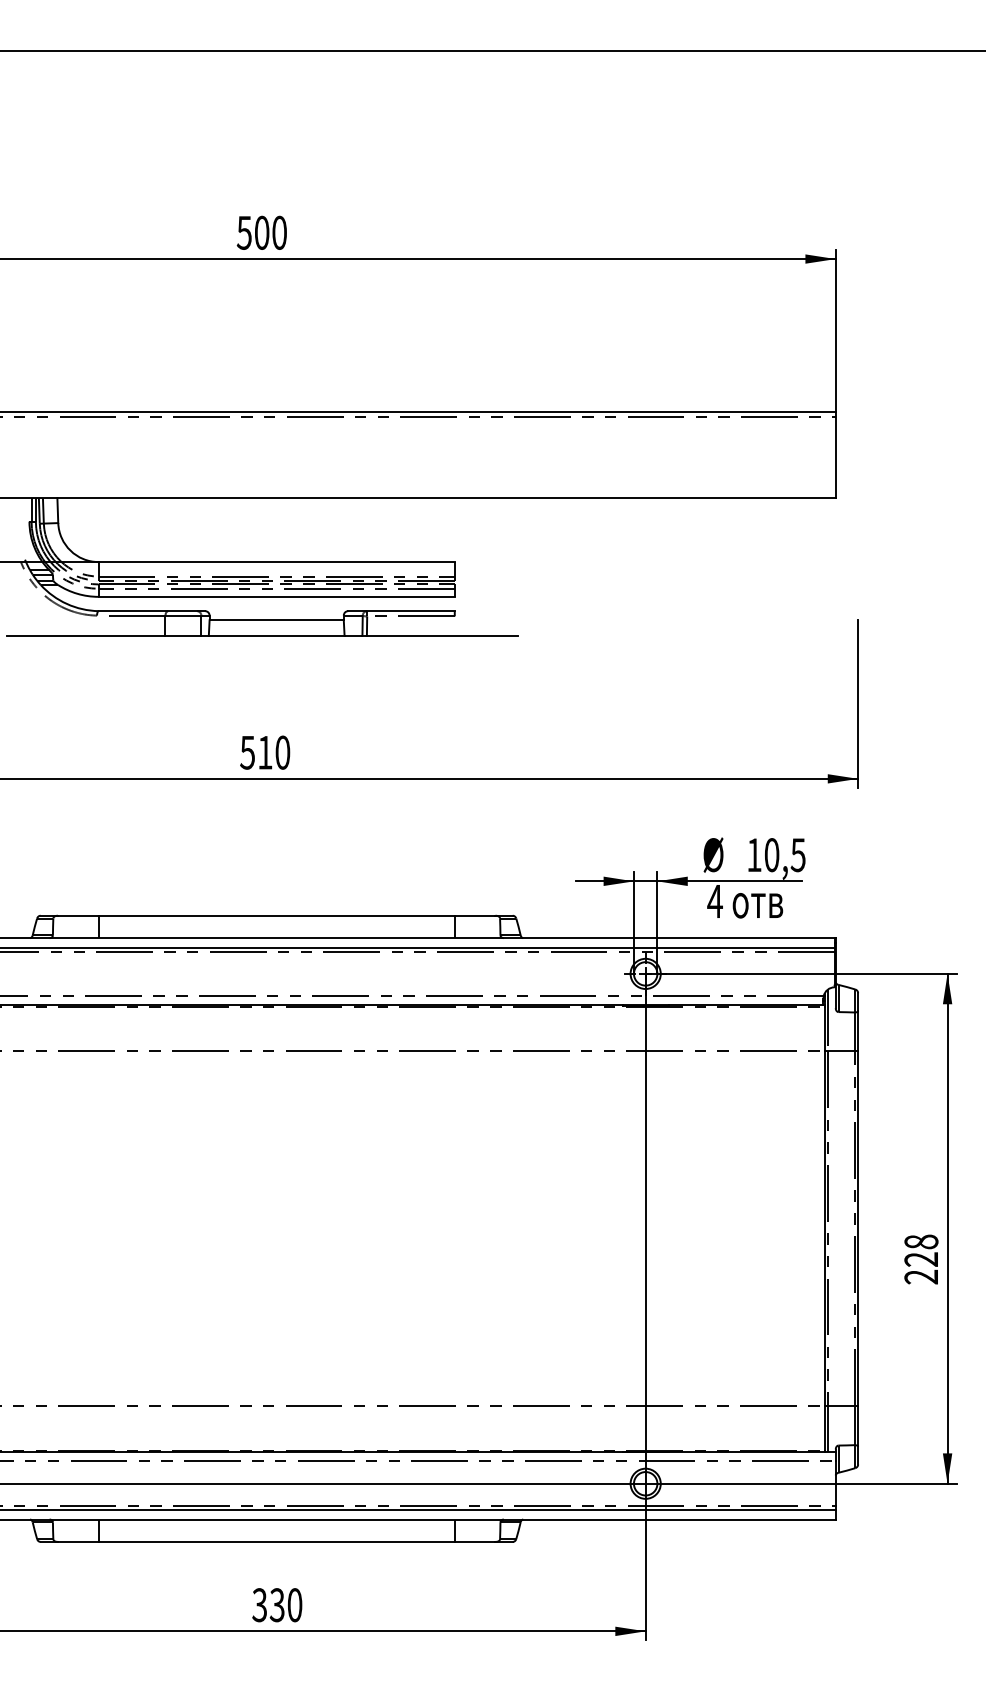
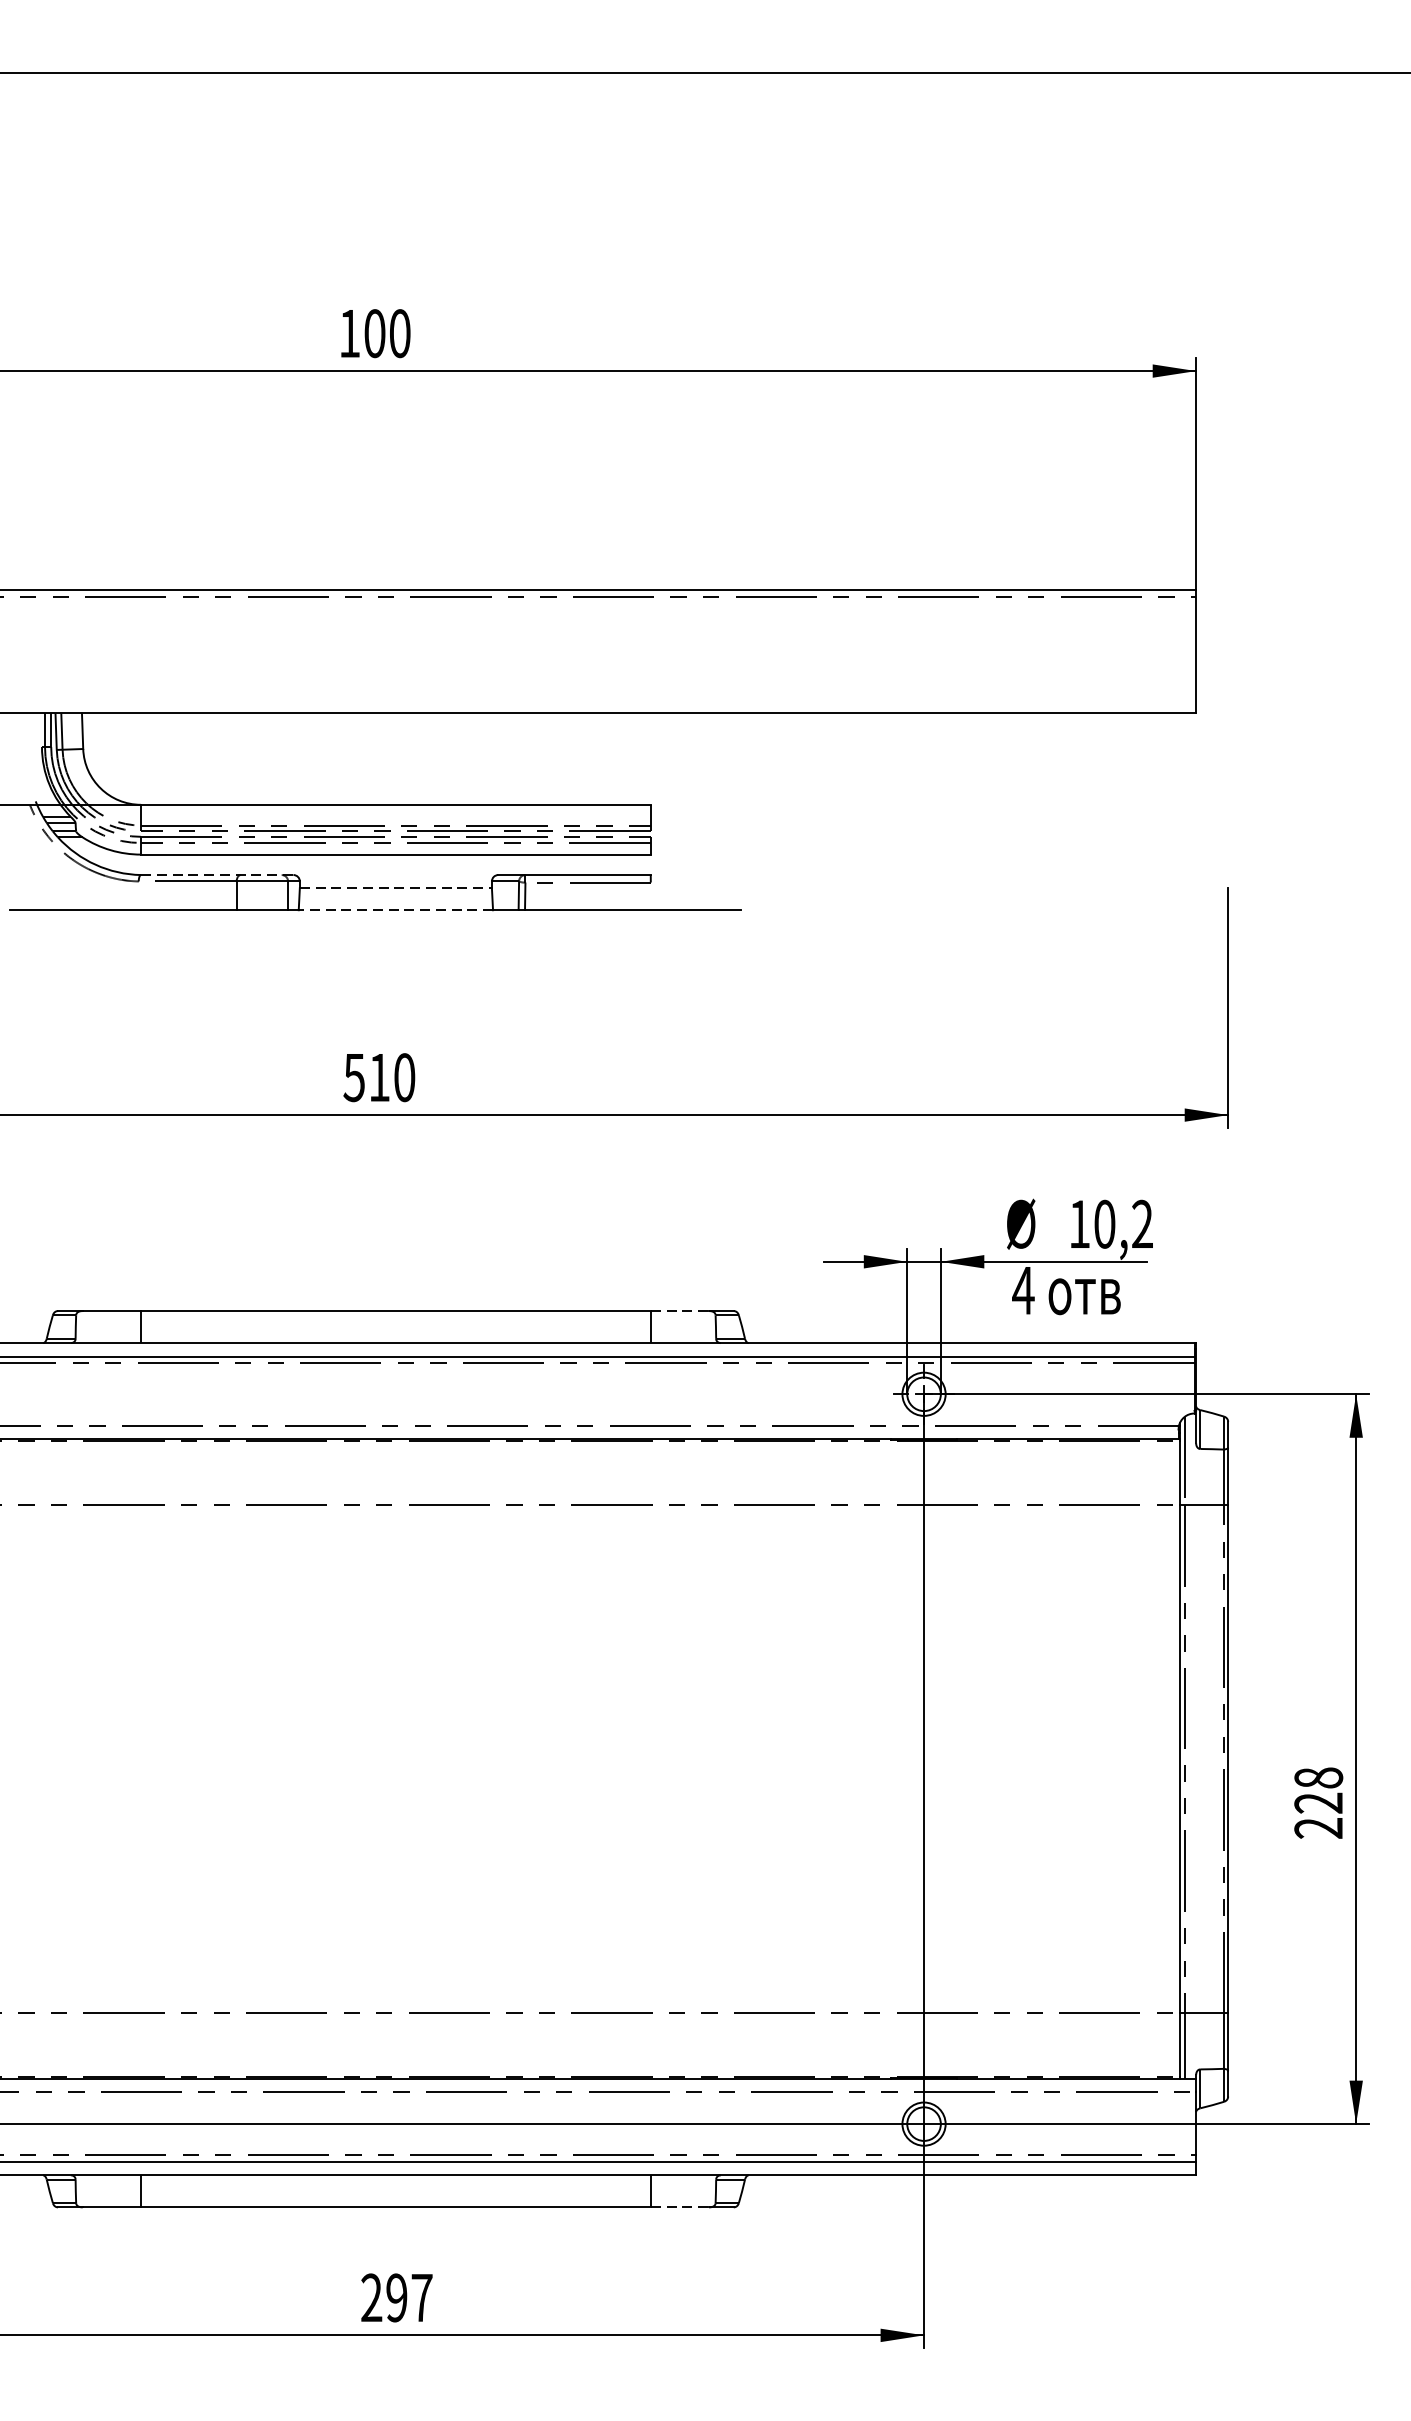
text: (243, 232) -> (348, 333), 500 -> 100
line: (152, 611) -> (218, 875), solid -> dashed
line: (277, 620) -> (397, 888), solid -> dashed
line: (276, 635) -> (395, 909), solid -> dashed
text: (797, 855) -> (1141, 1224), 10,5 -> 10,2
line: (475, 915) -> (680, 1310), solid -> dashed
line: (475, 1541) -> (680, 2206), solid -> dashed
text: (277, 1605) -> (397, 2298), 330 -> 297

